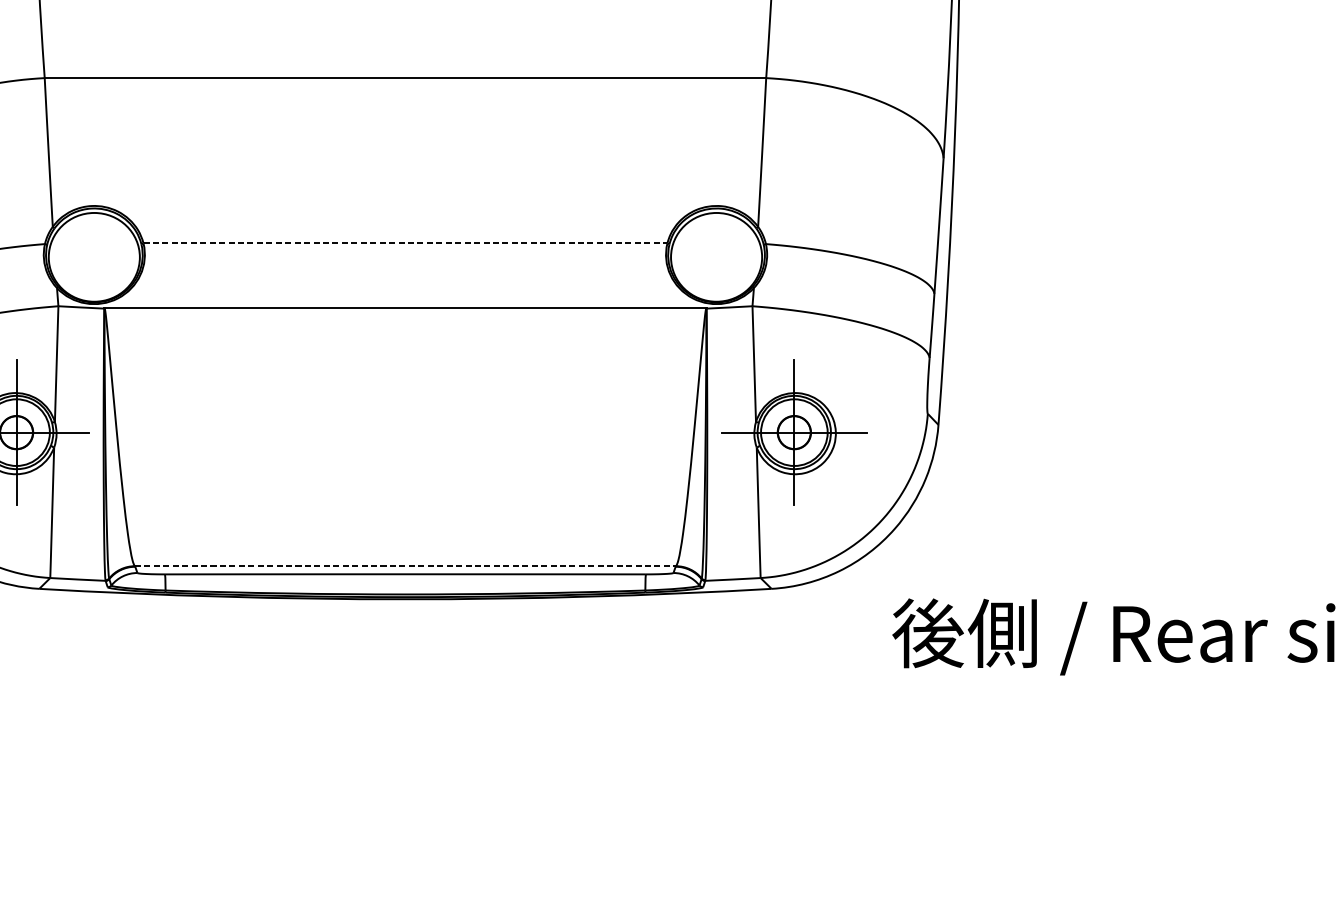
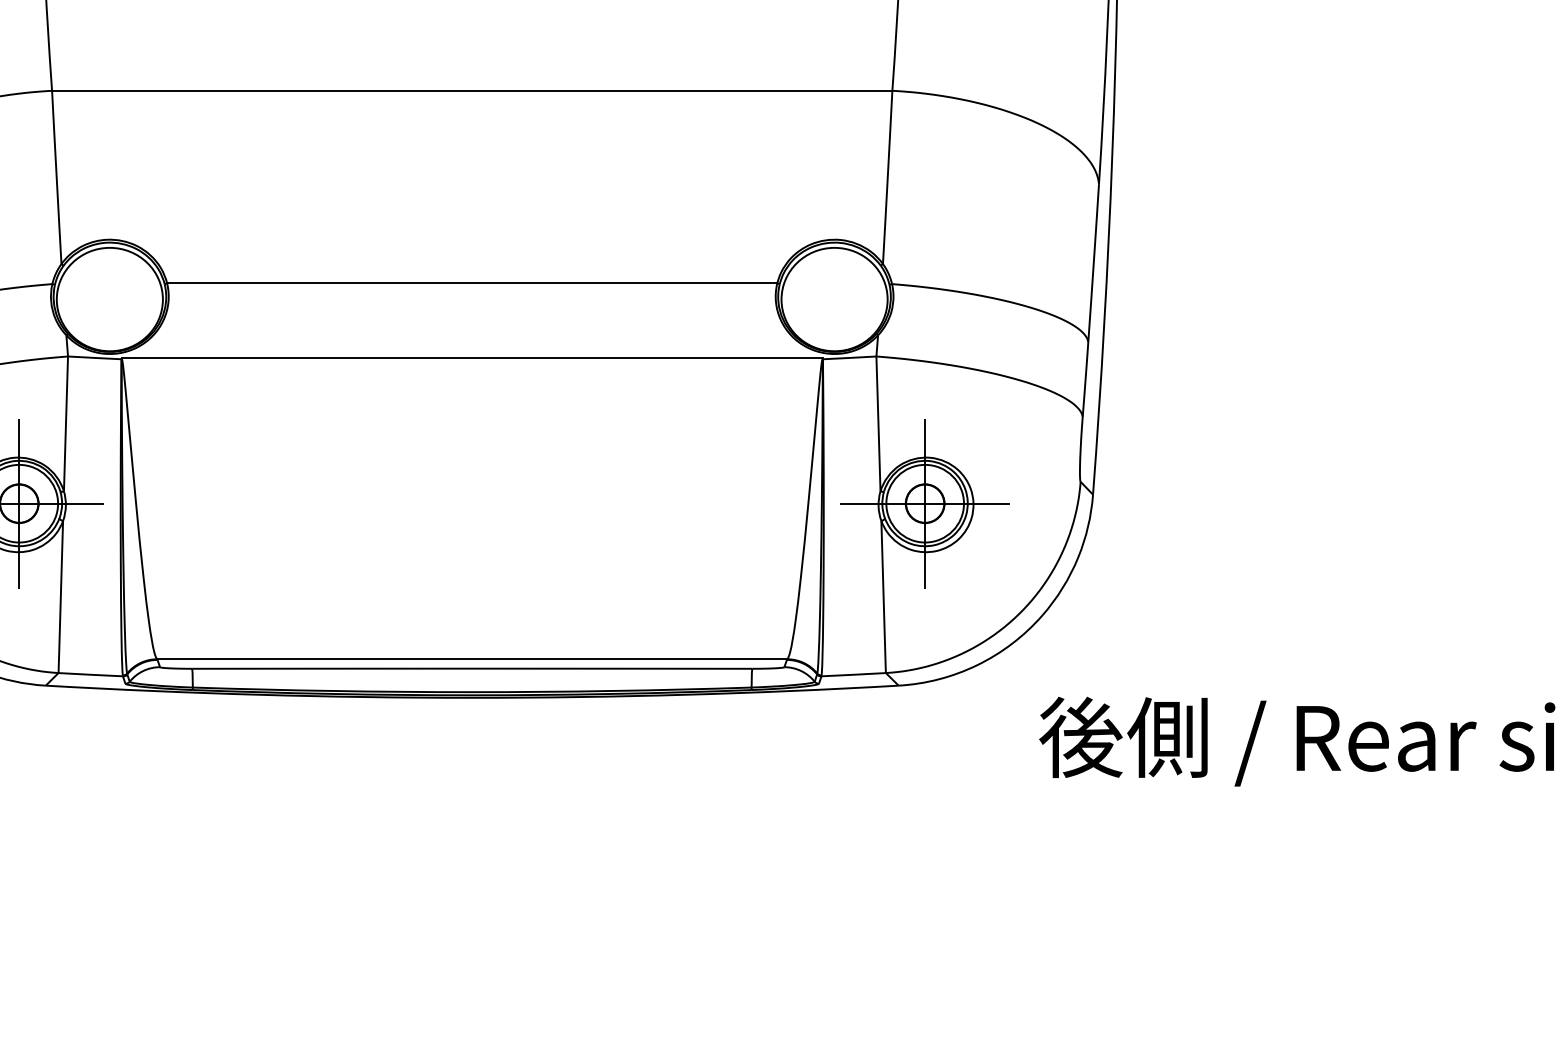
line: (405, 243) -> (472, 283), dashed -> solid
line: (405, 566) -> (472, 659), dashed -> solid

